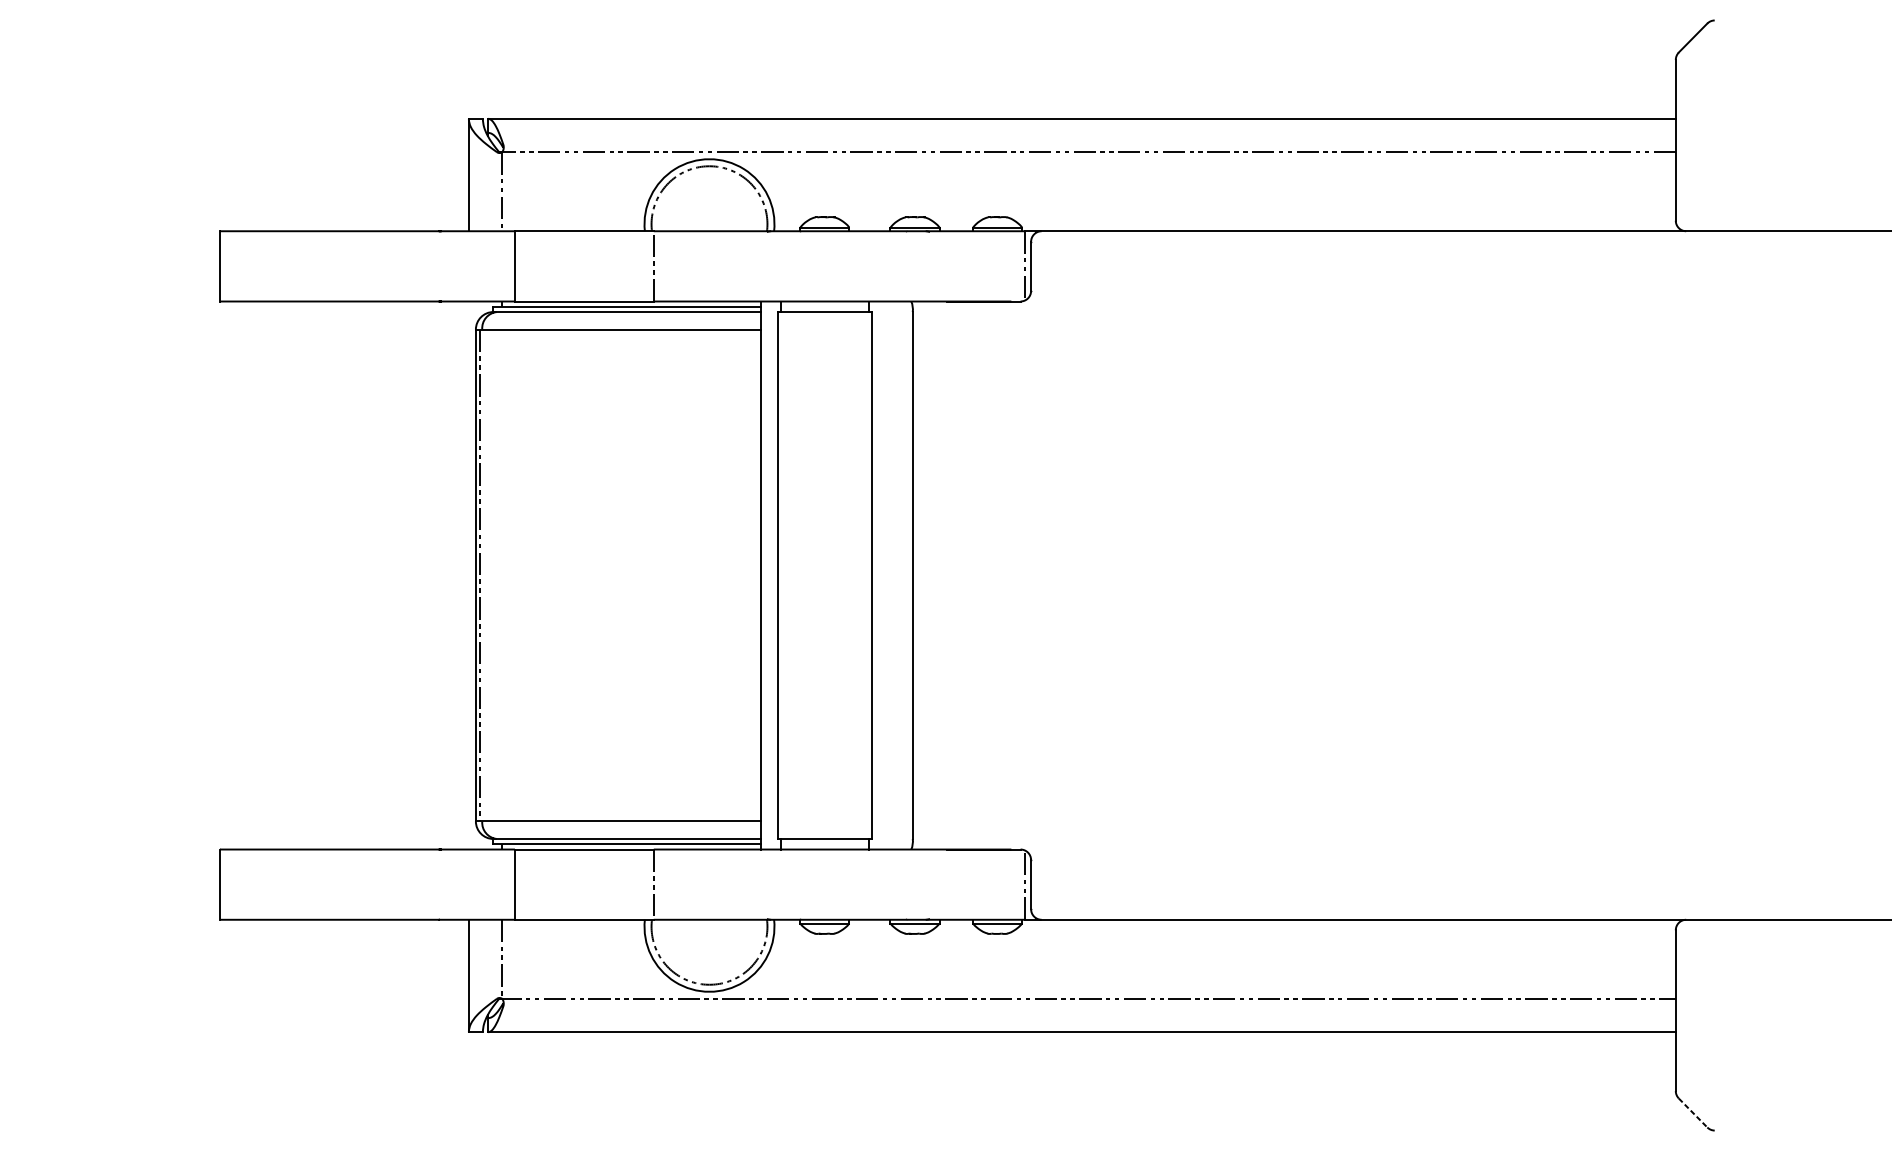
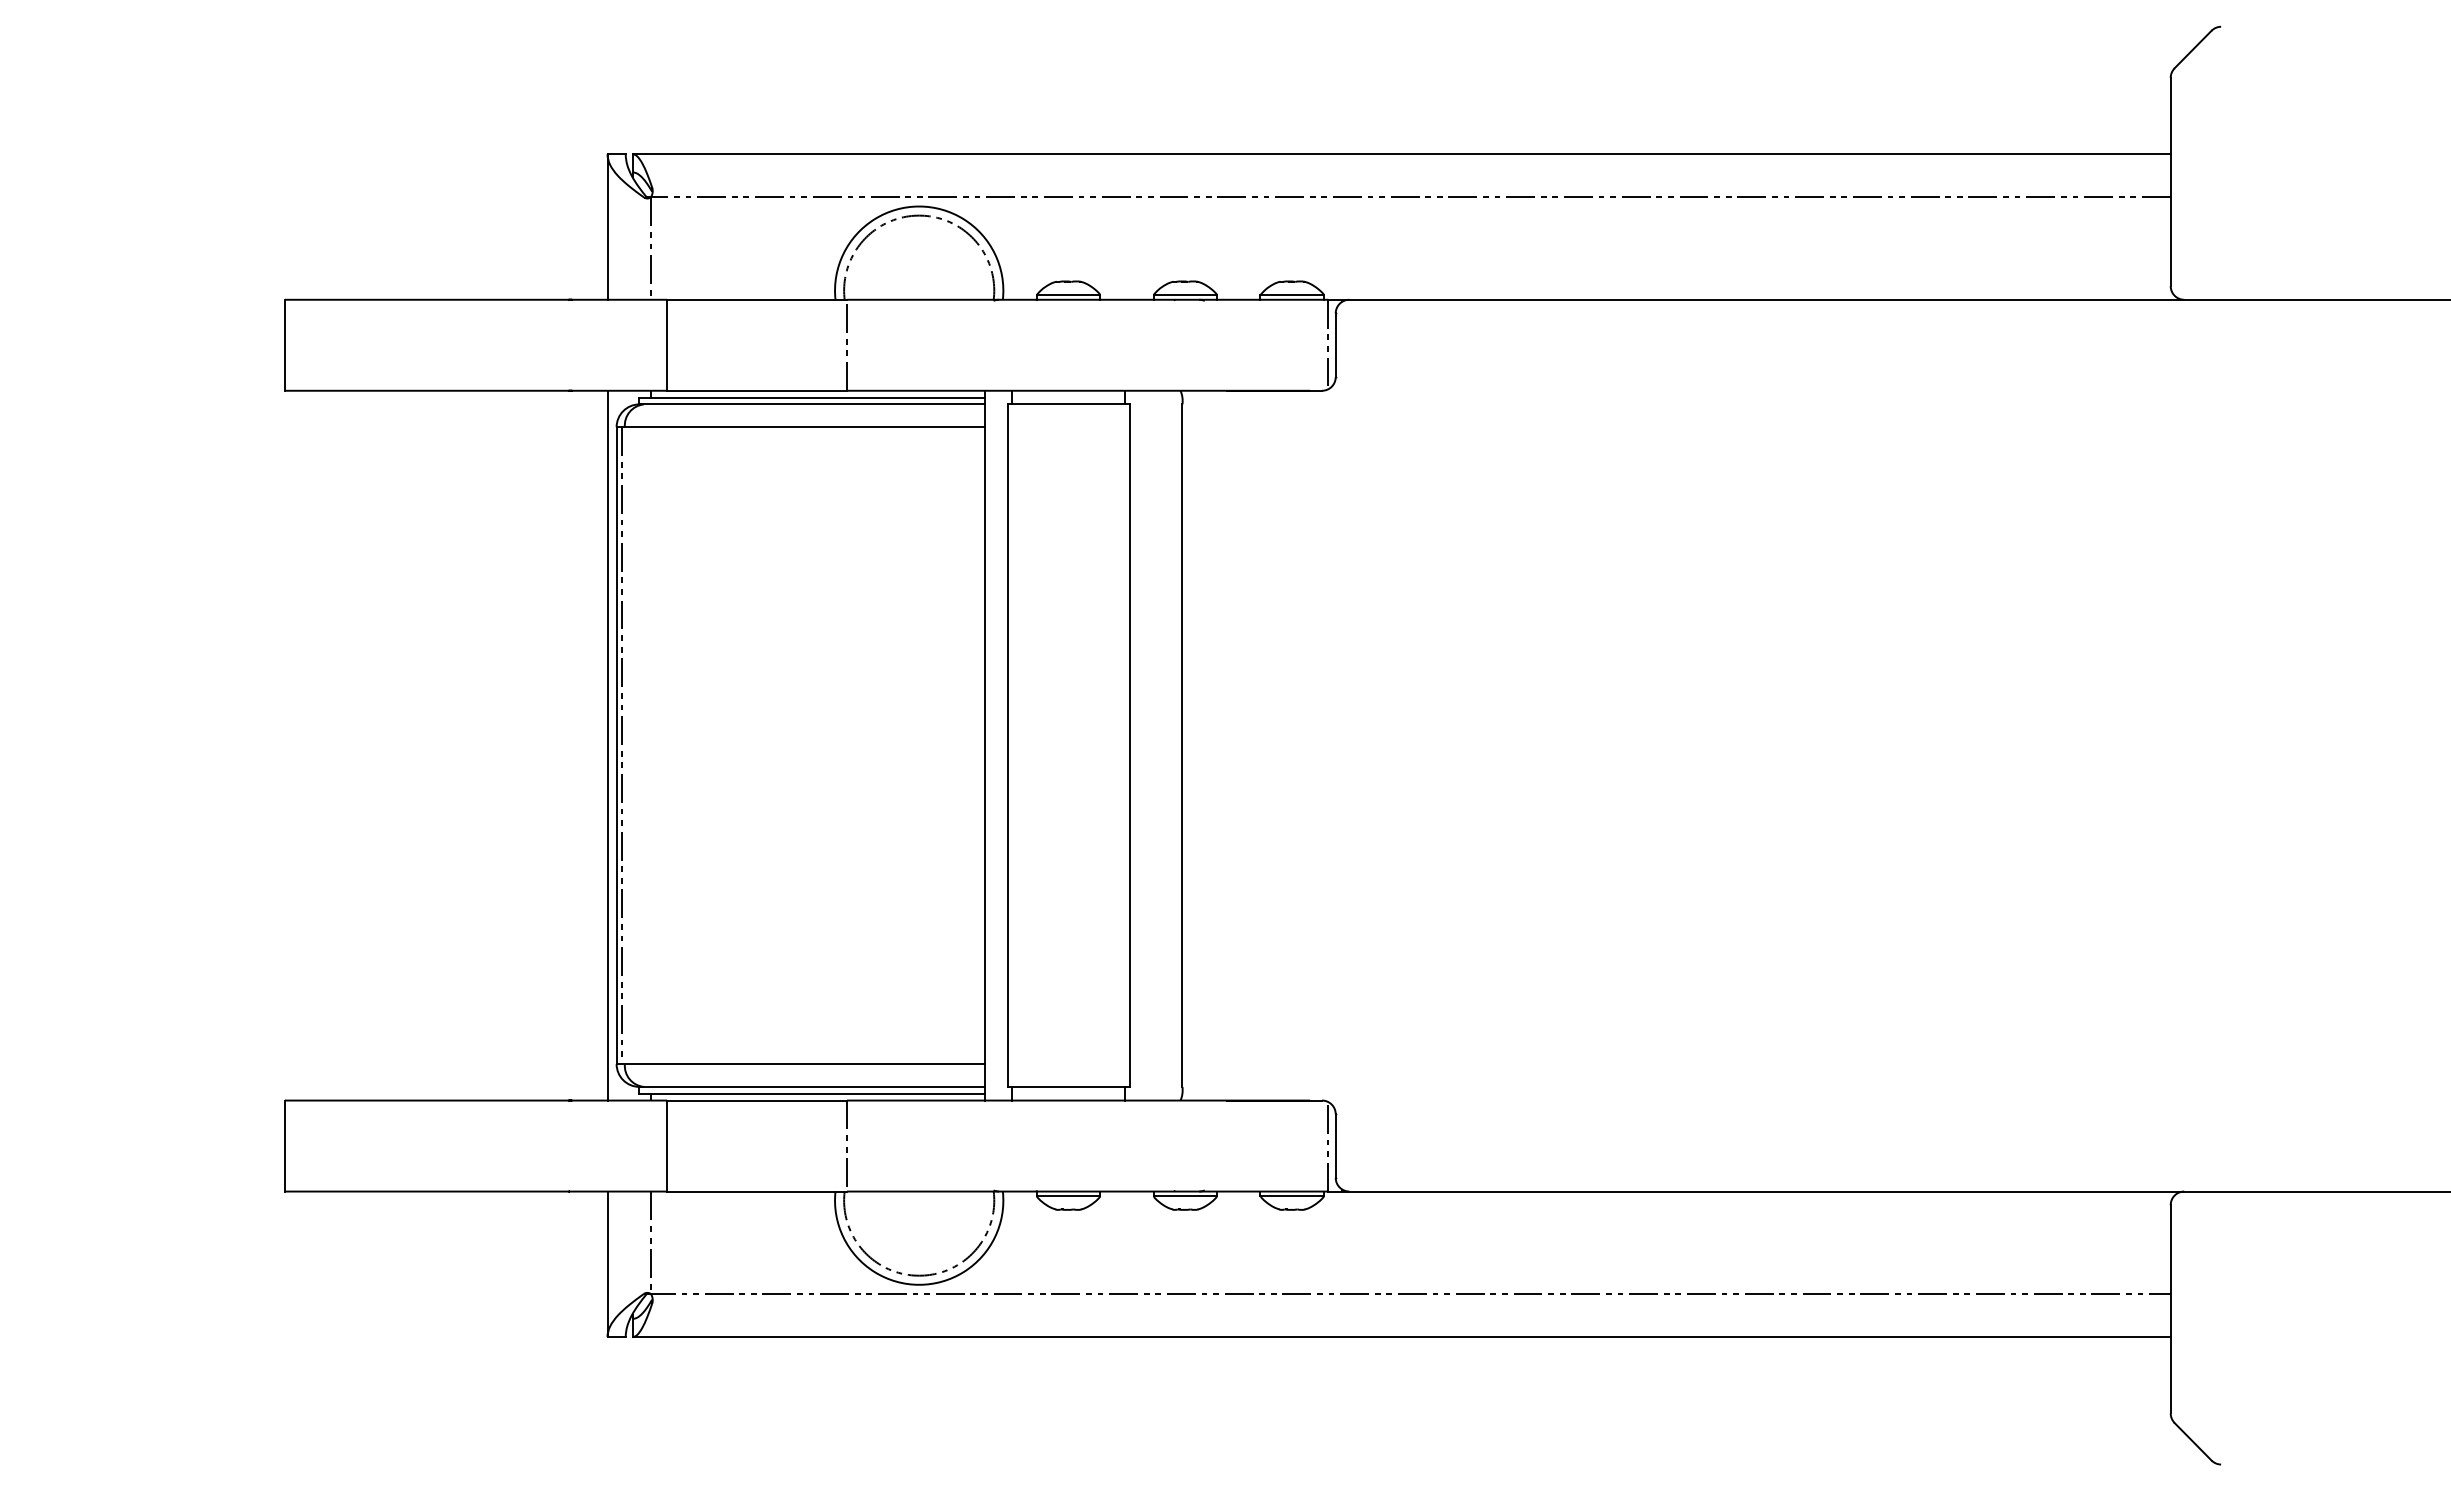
line: (468, 575) -> (607, 745), added
line: (1693, 1113) -> (2193, 1442), dashed -> solid

